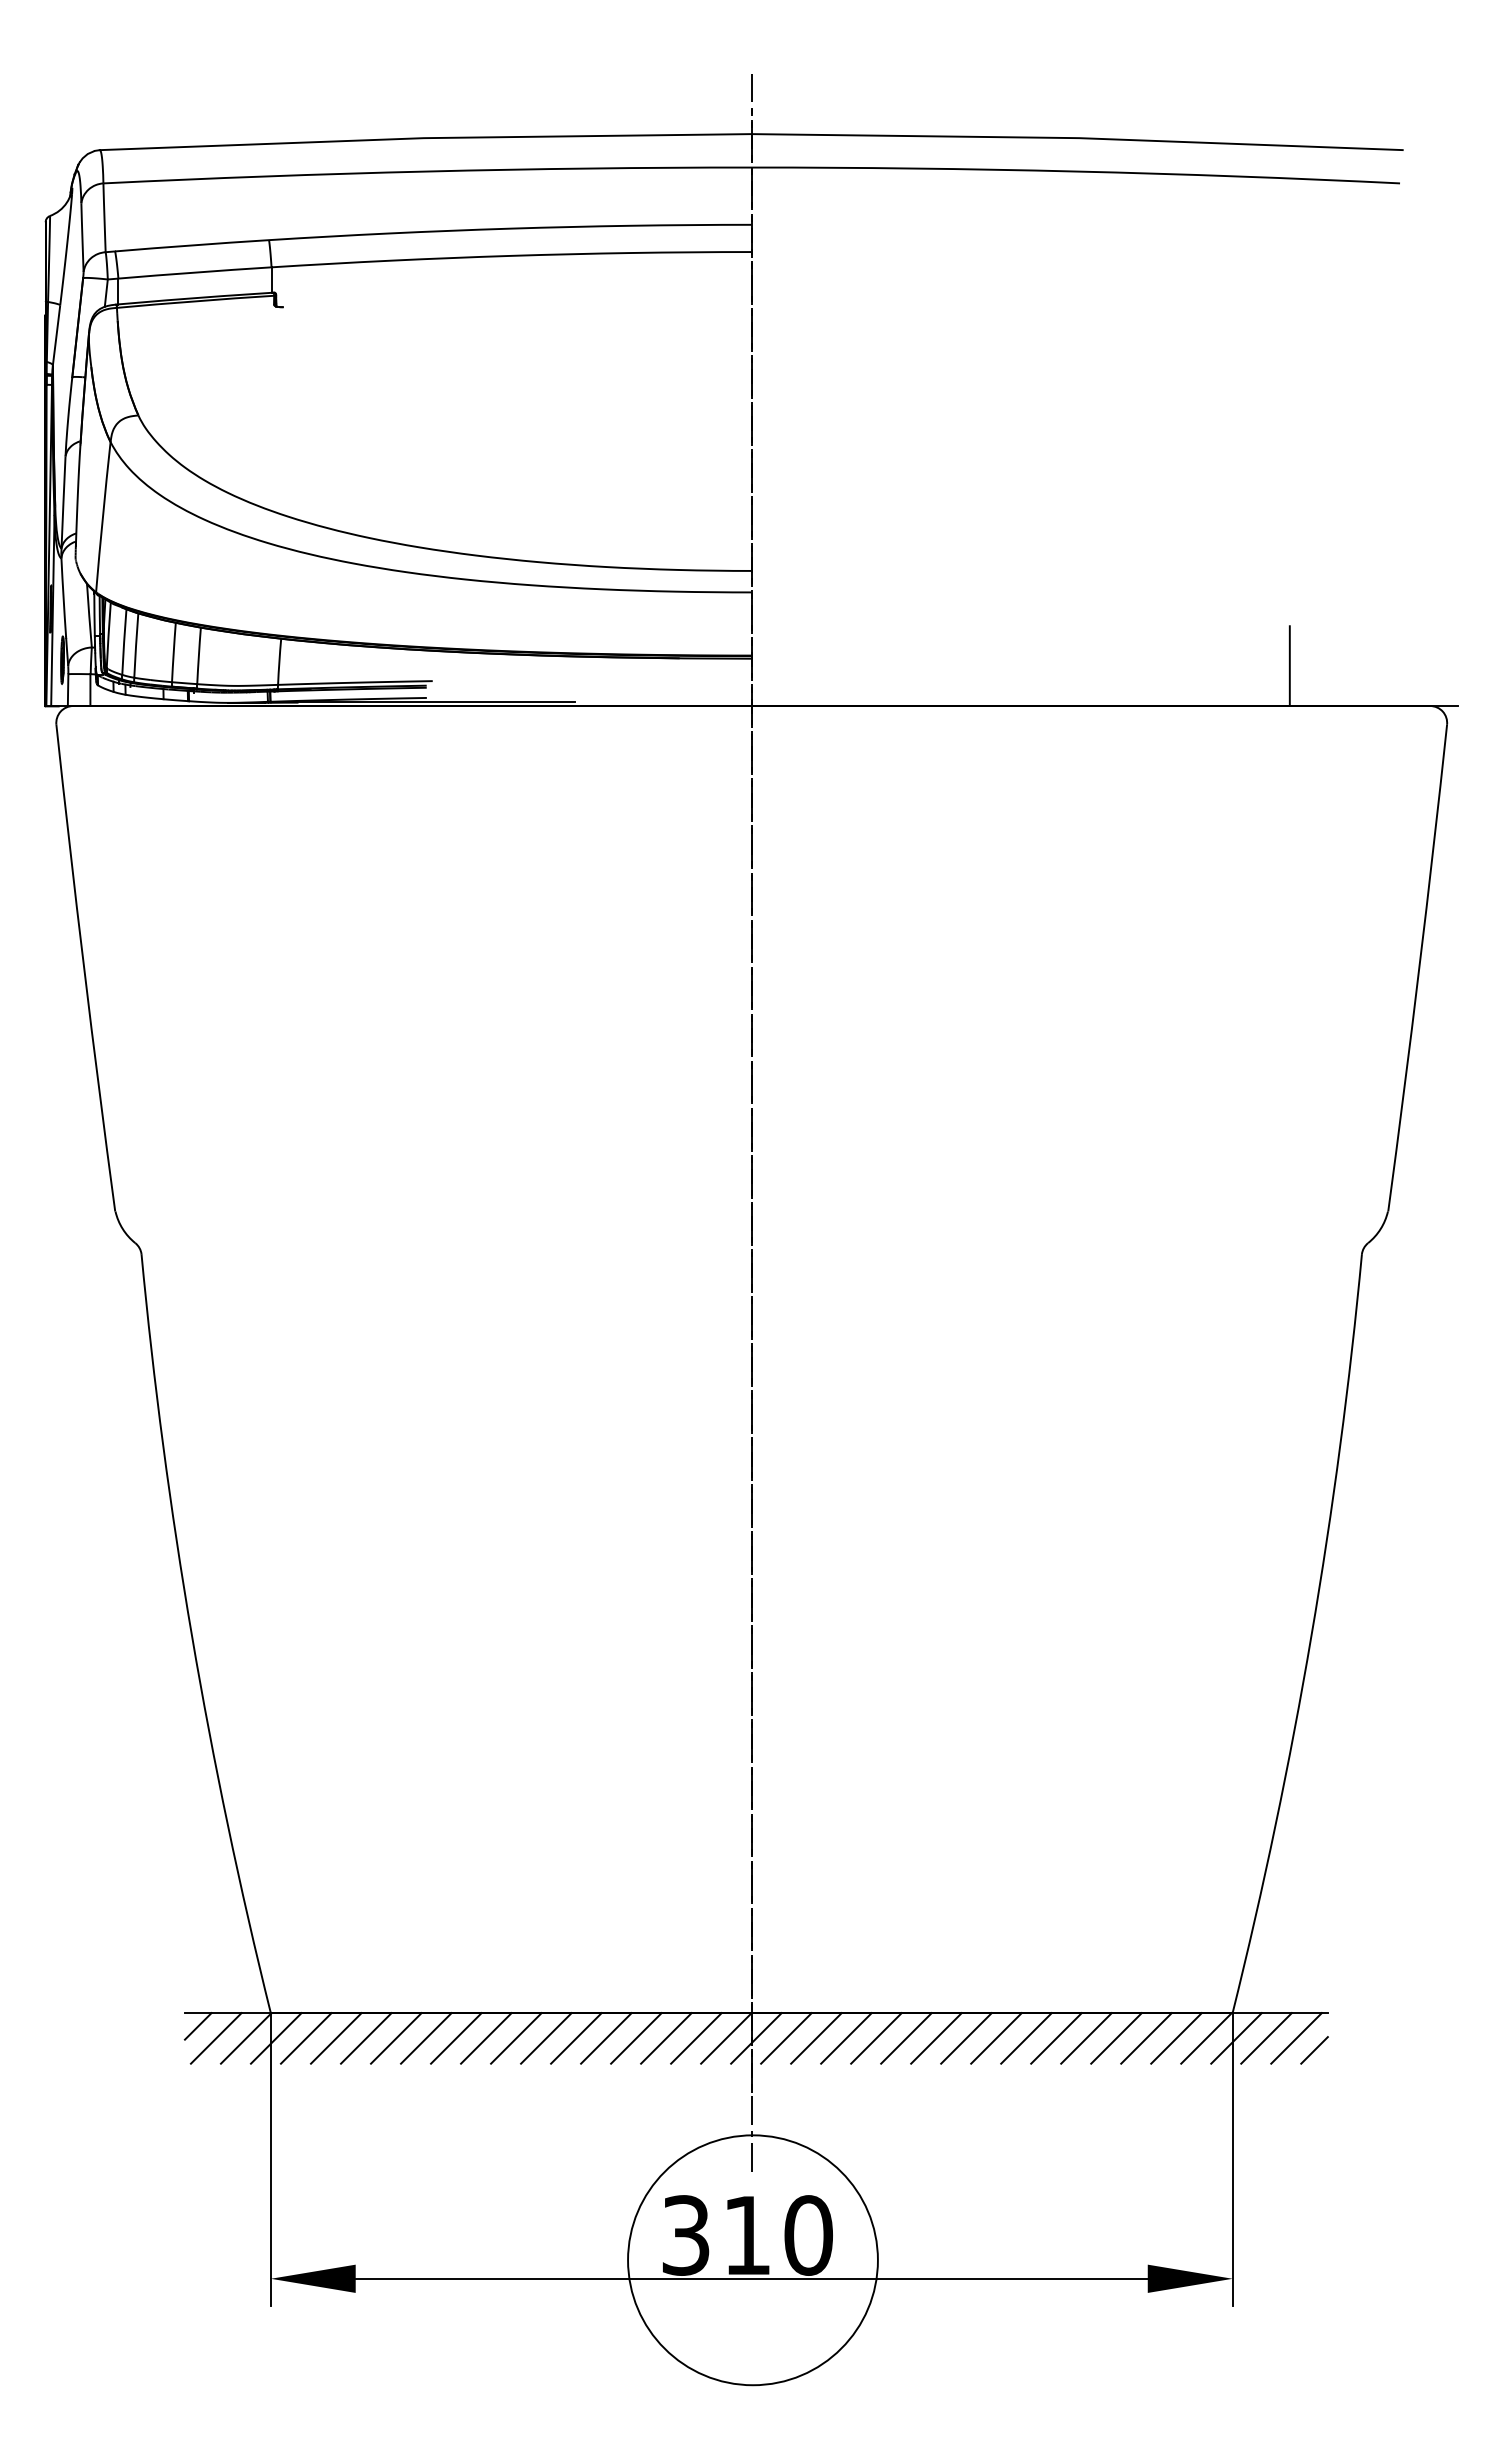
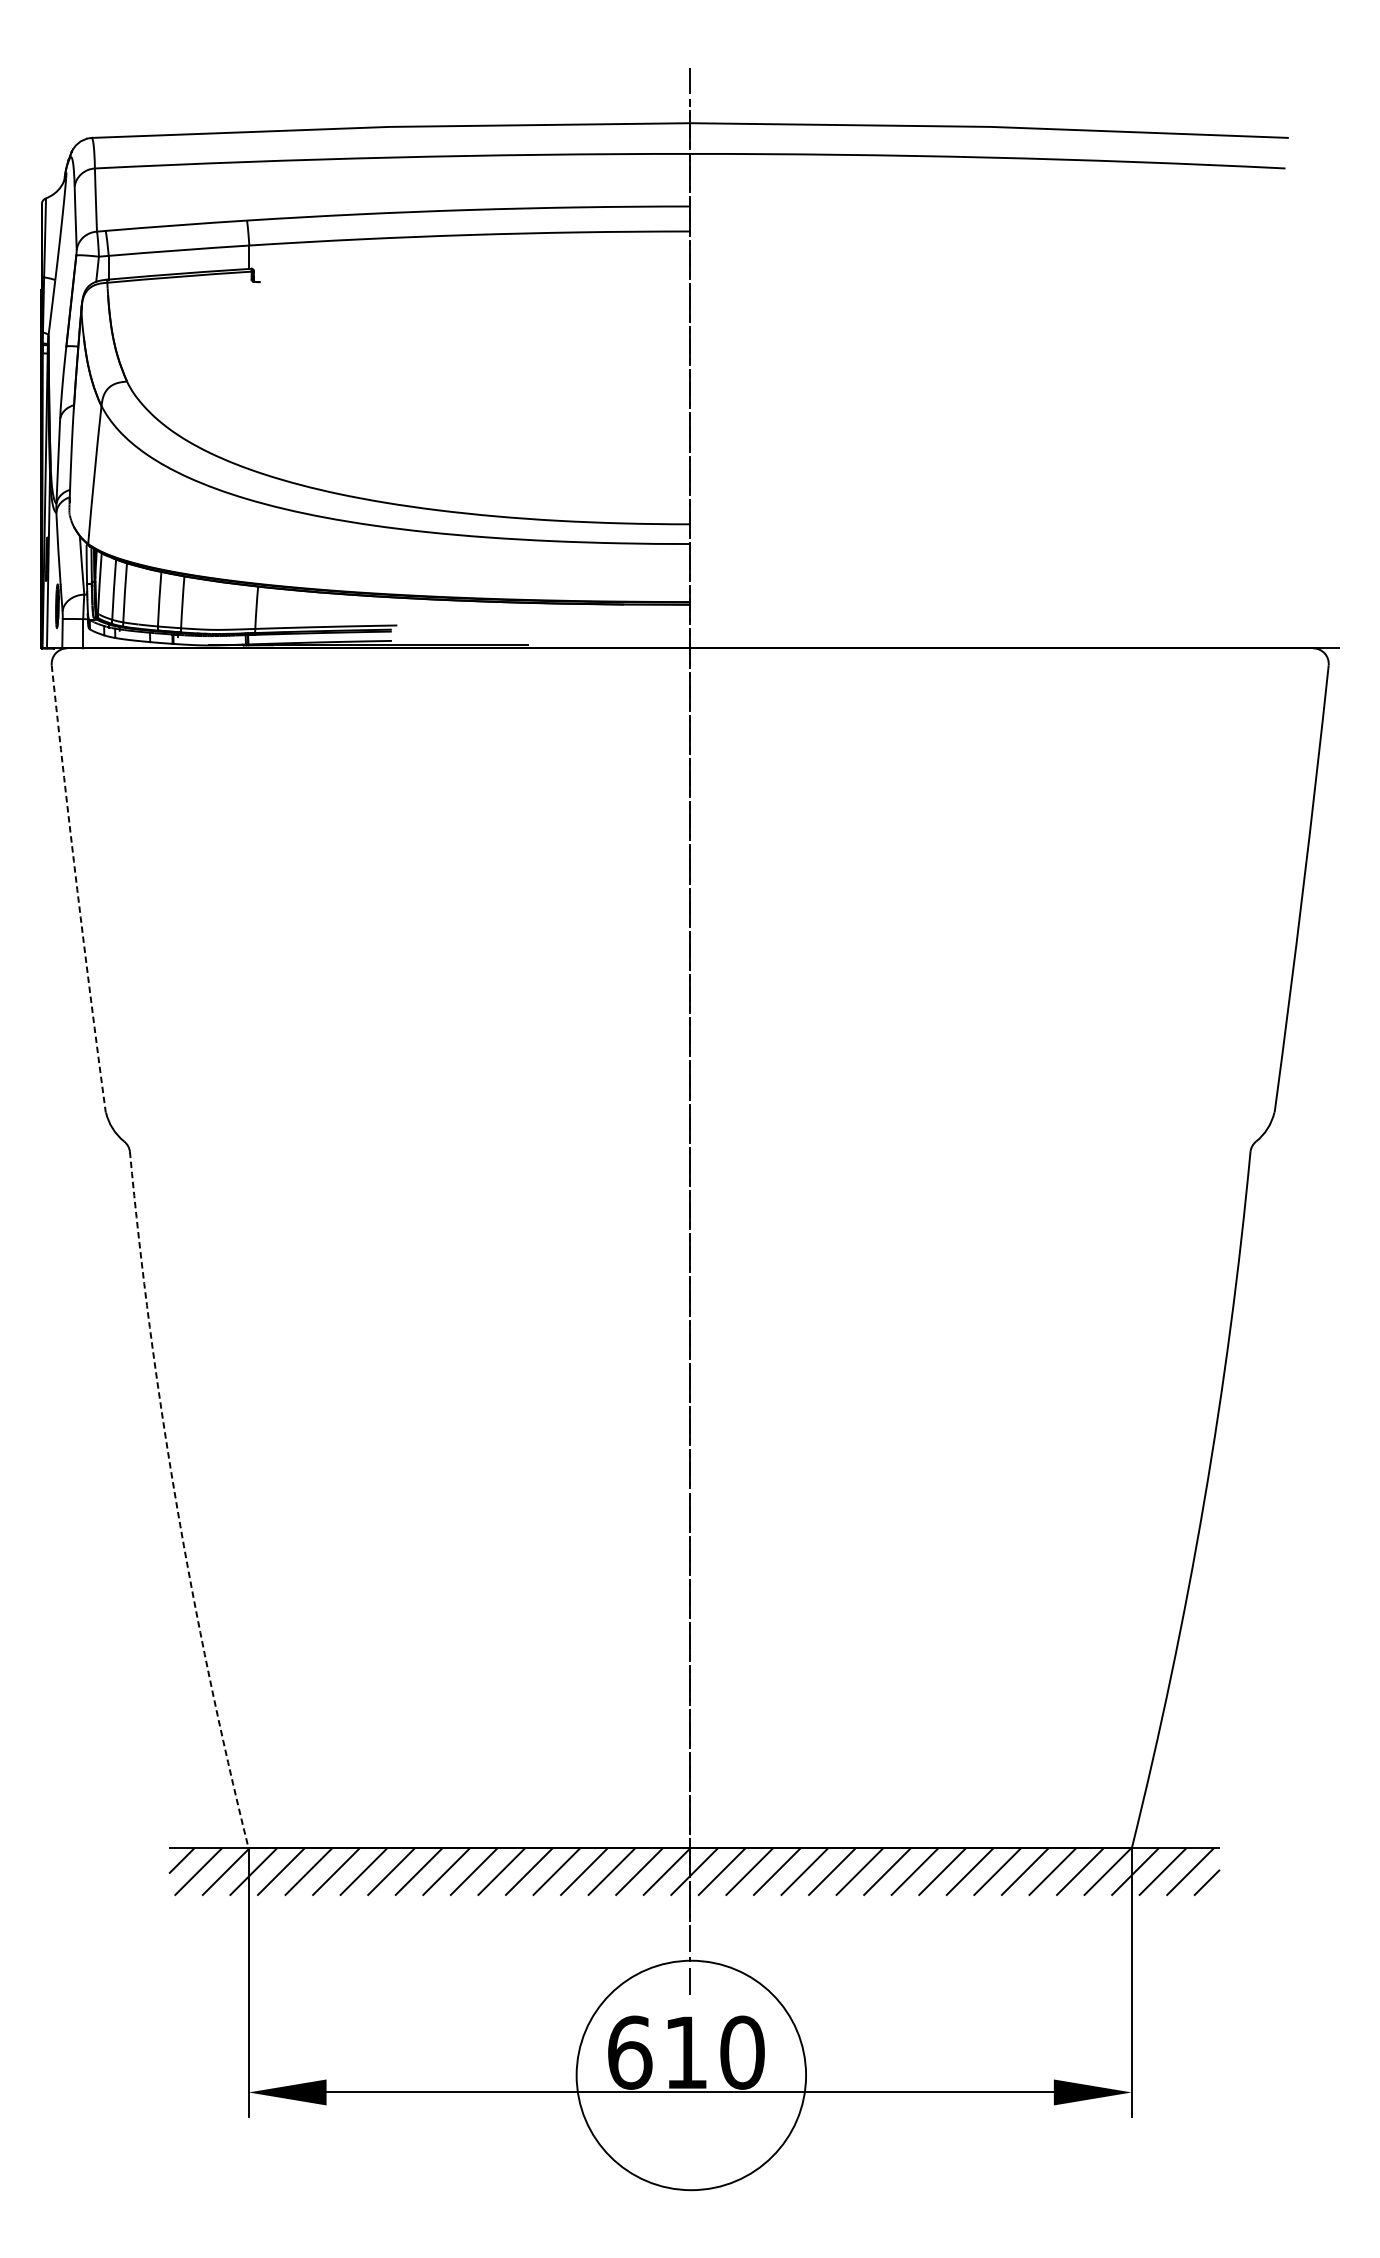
line: (1289, 666) -> (1183, 612), removed
arc: (84, 968) -> (77, 889), solid -> dashed
arc: (192, 1636) -> (176, 1502), solid -> dashed
text: (686, 2235) -> (630, 2052), 310 -> 610

